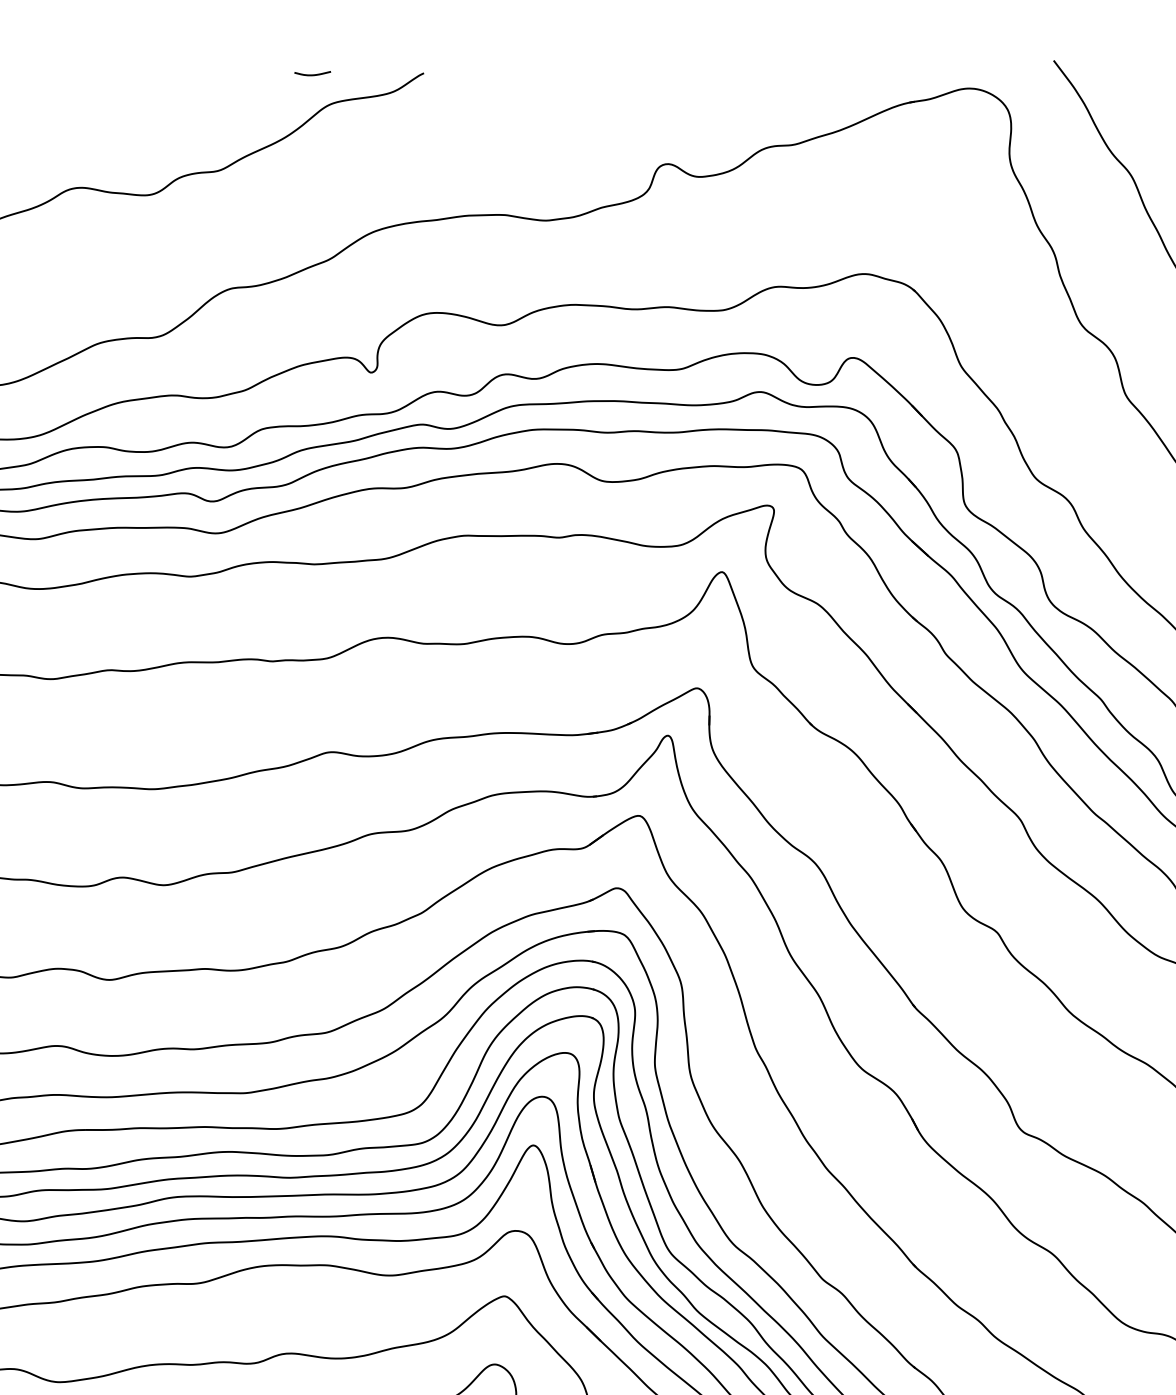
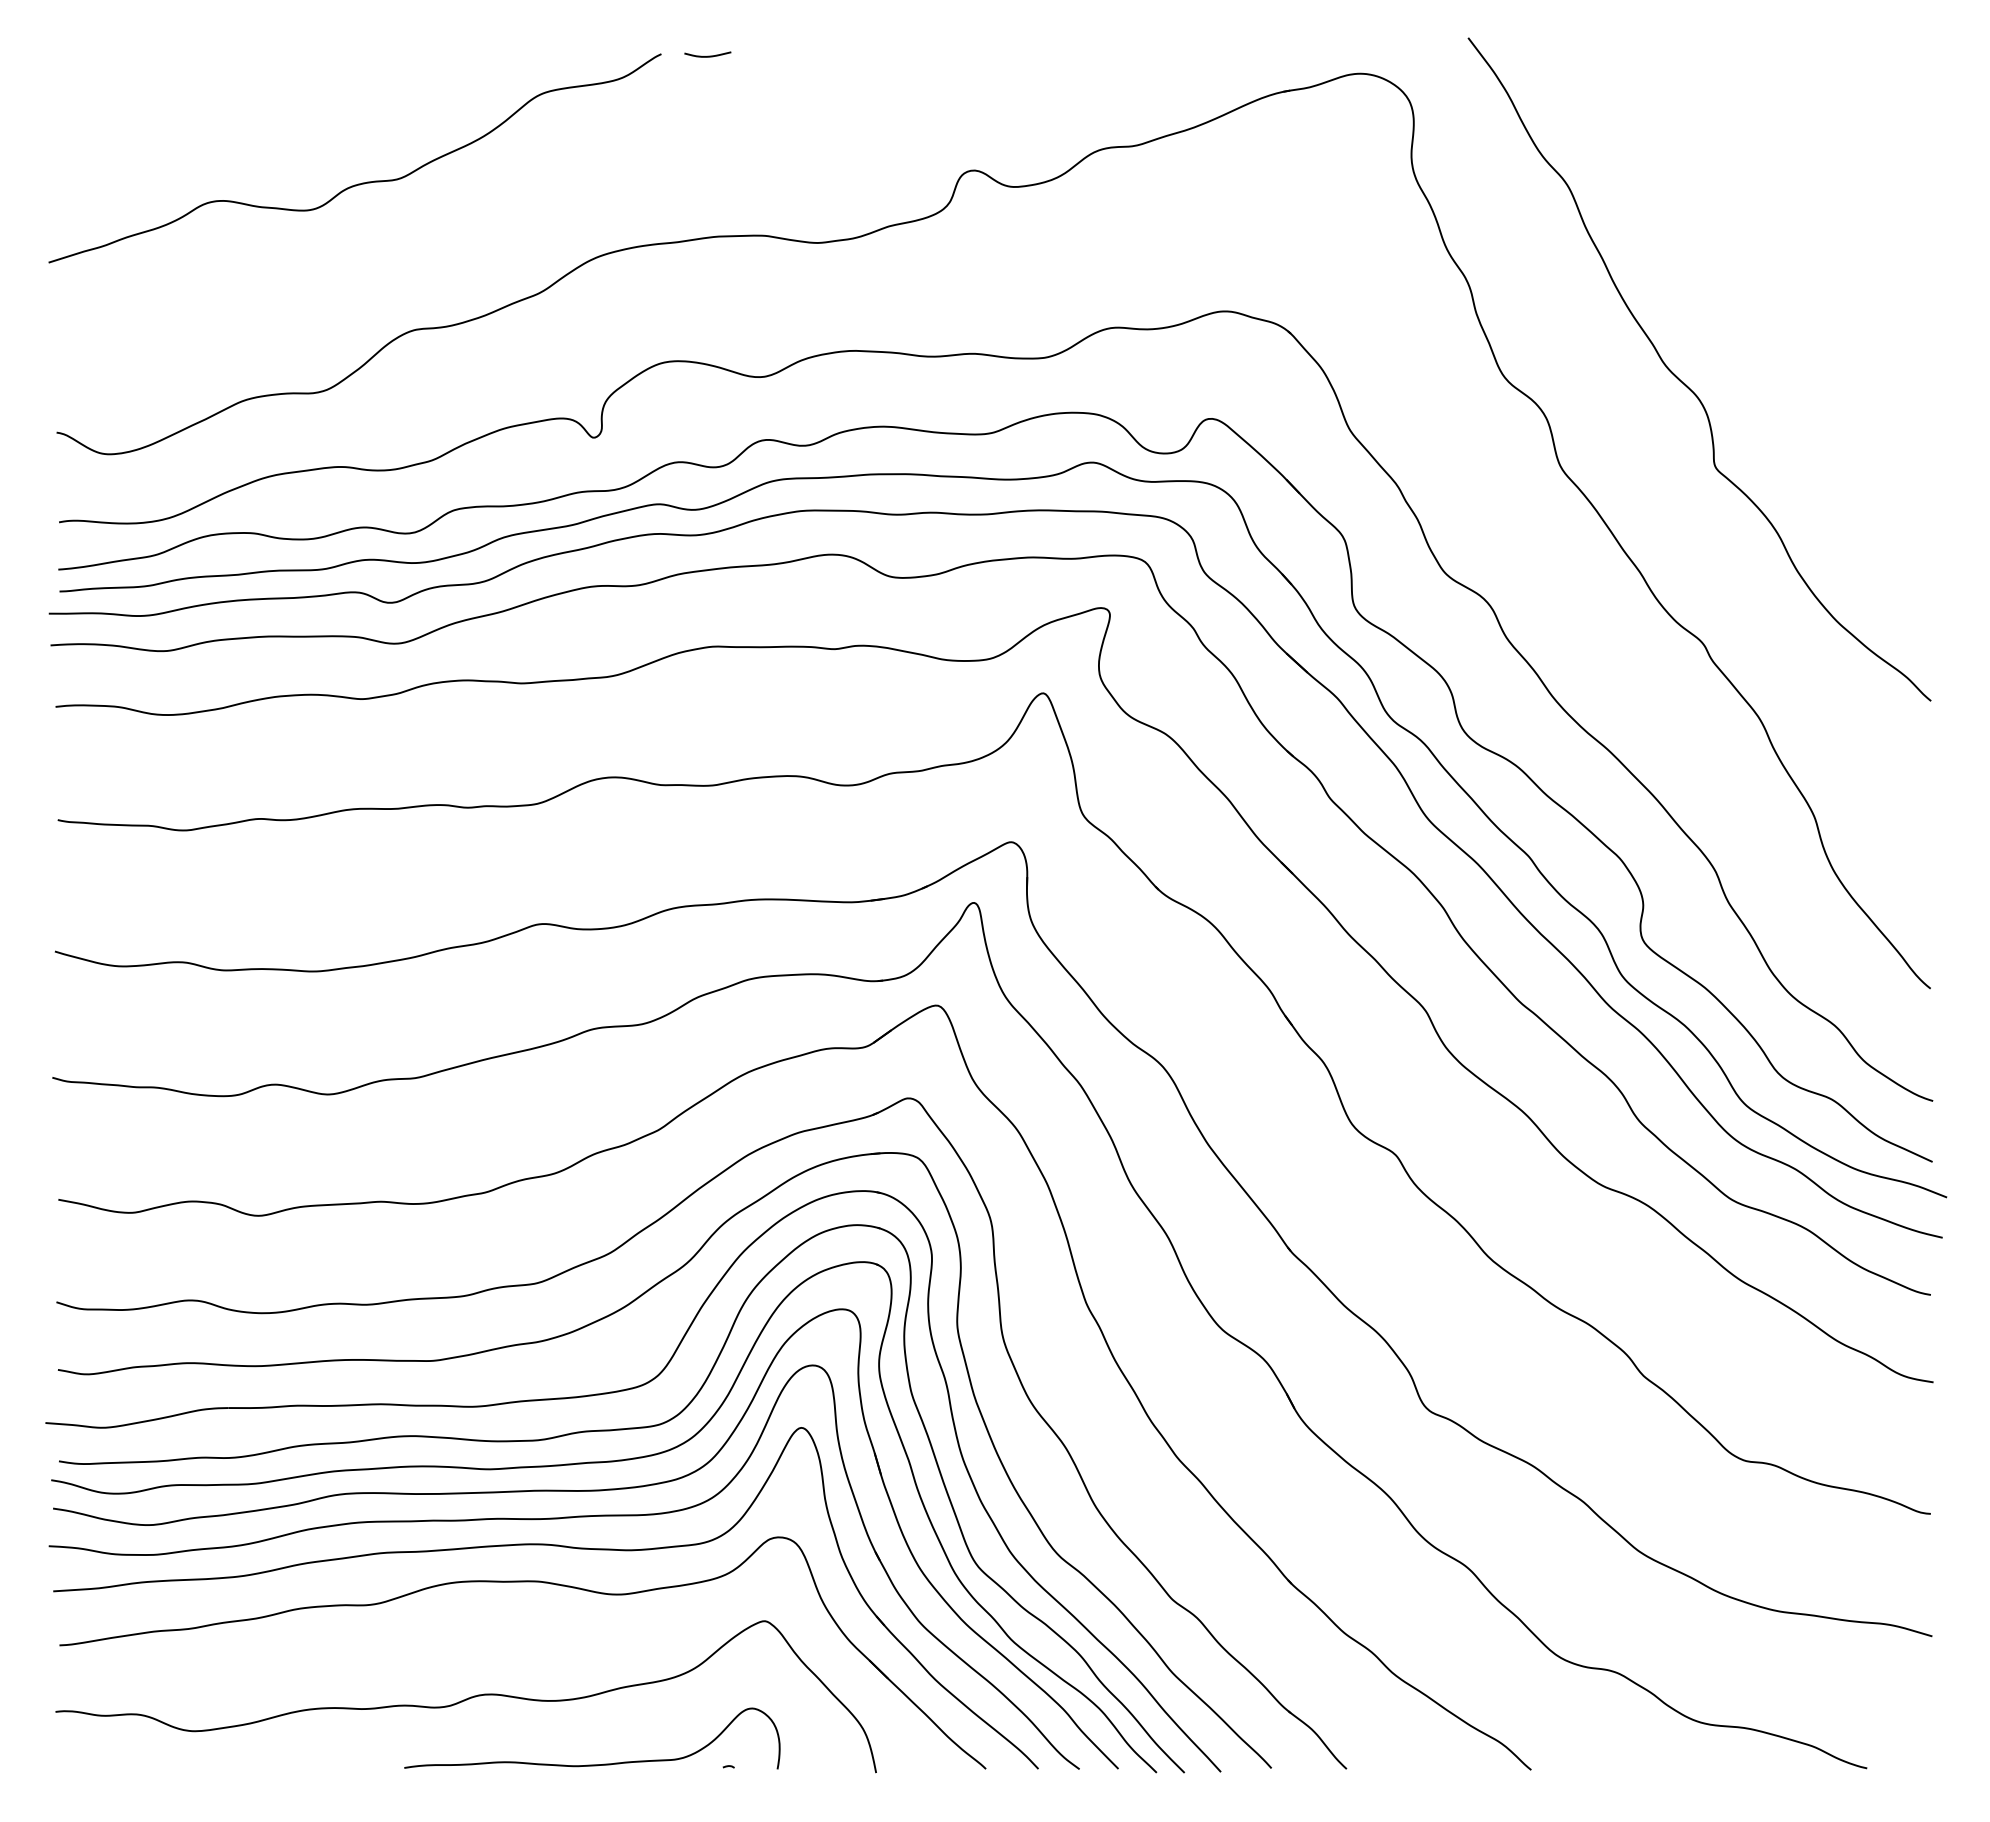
curve: (312, 74) -> (707, 55), moved

